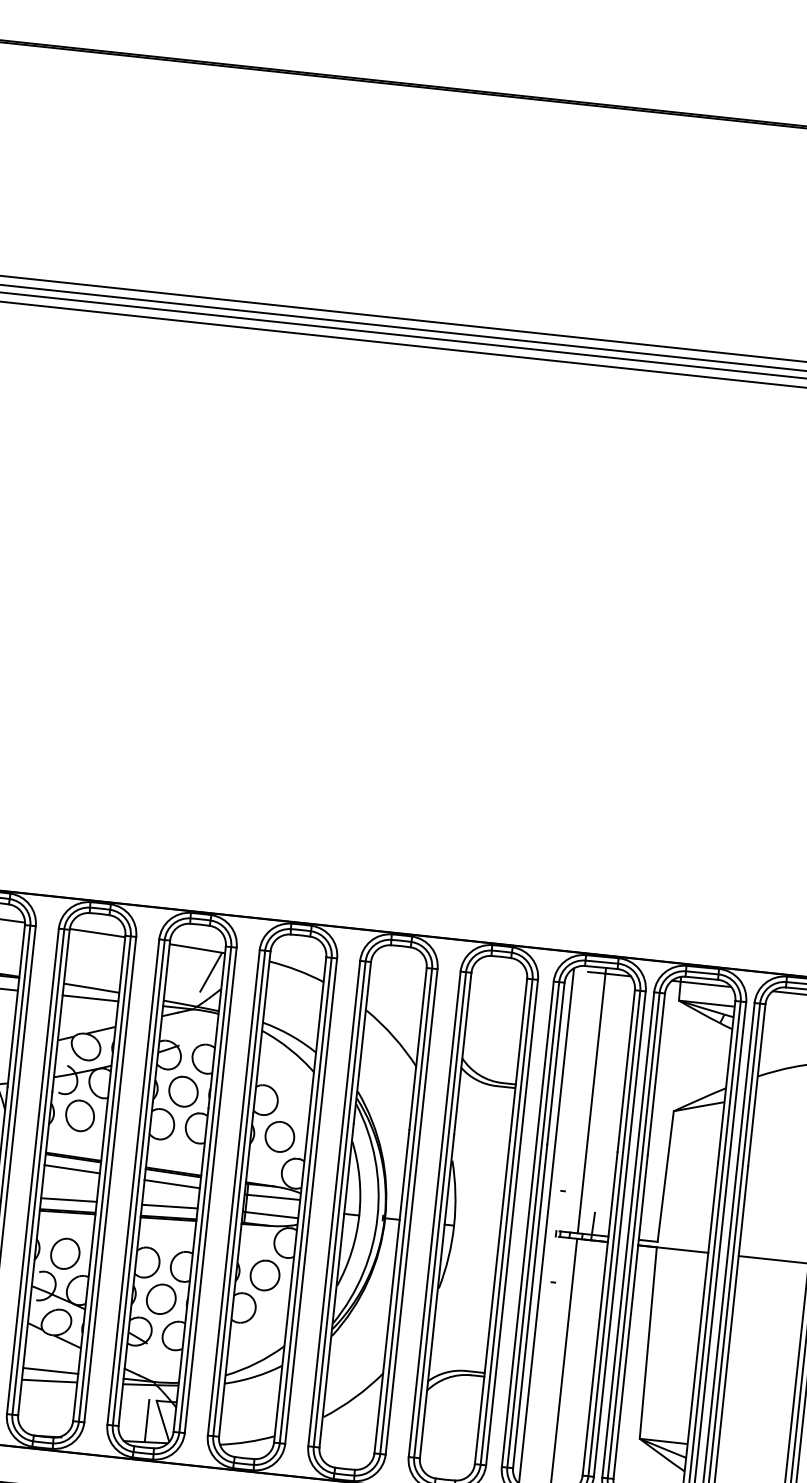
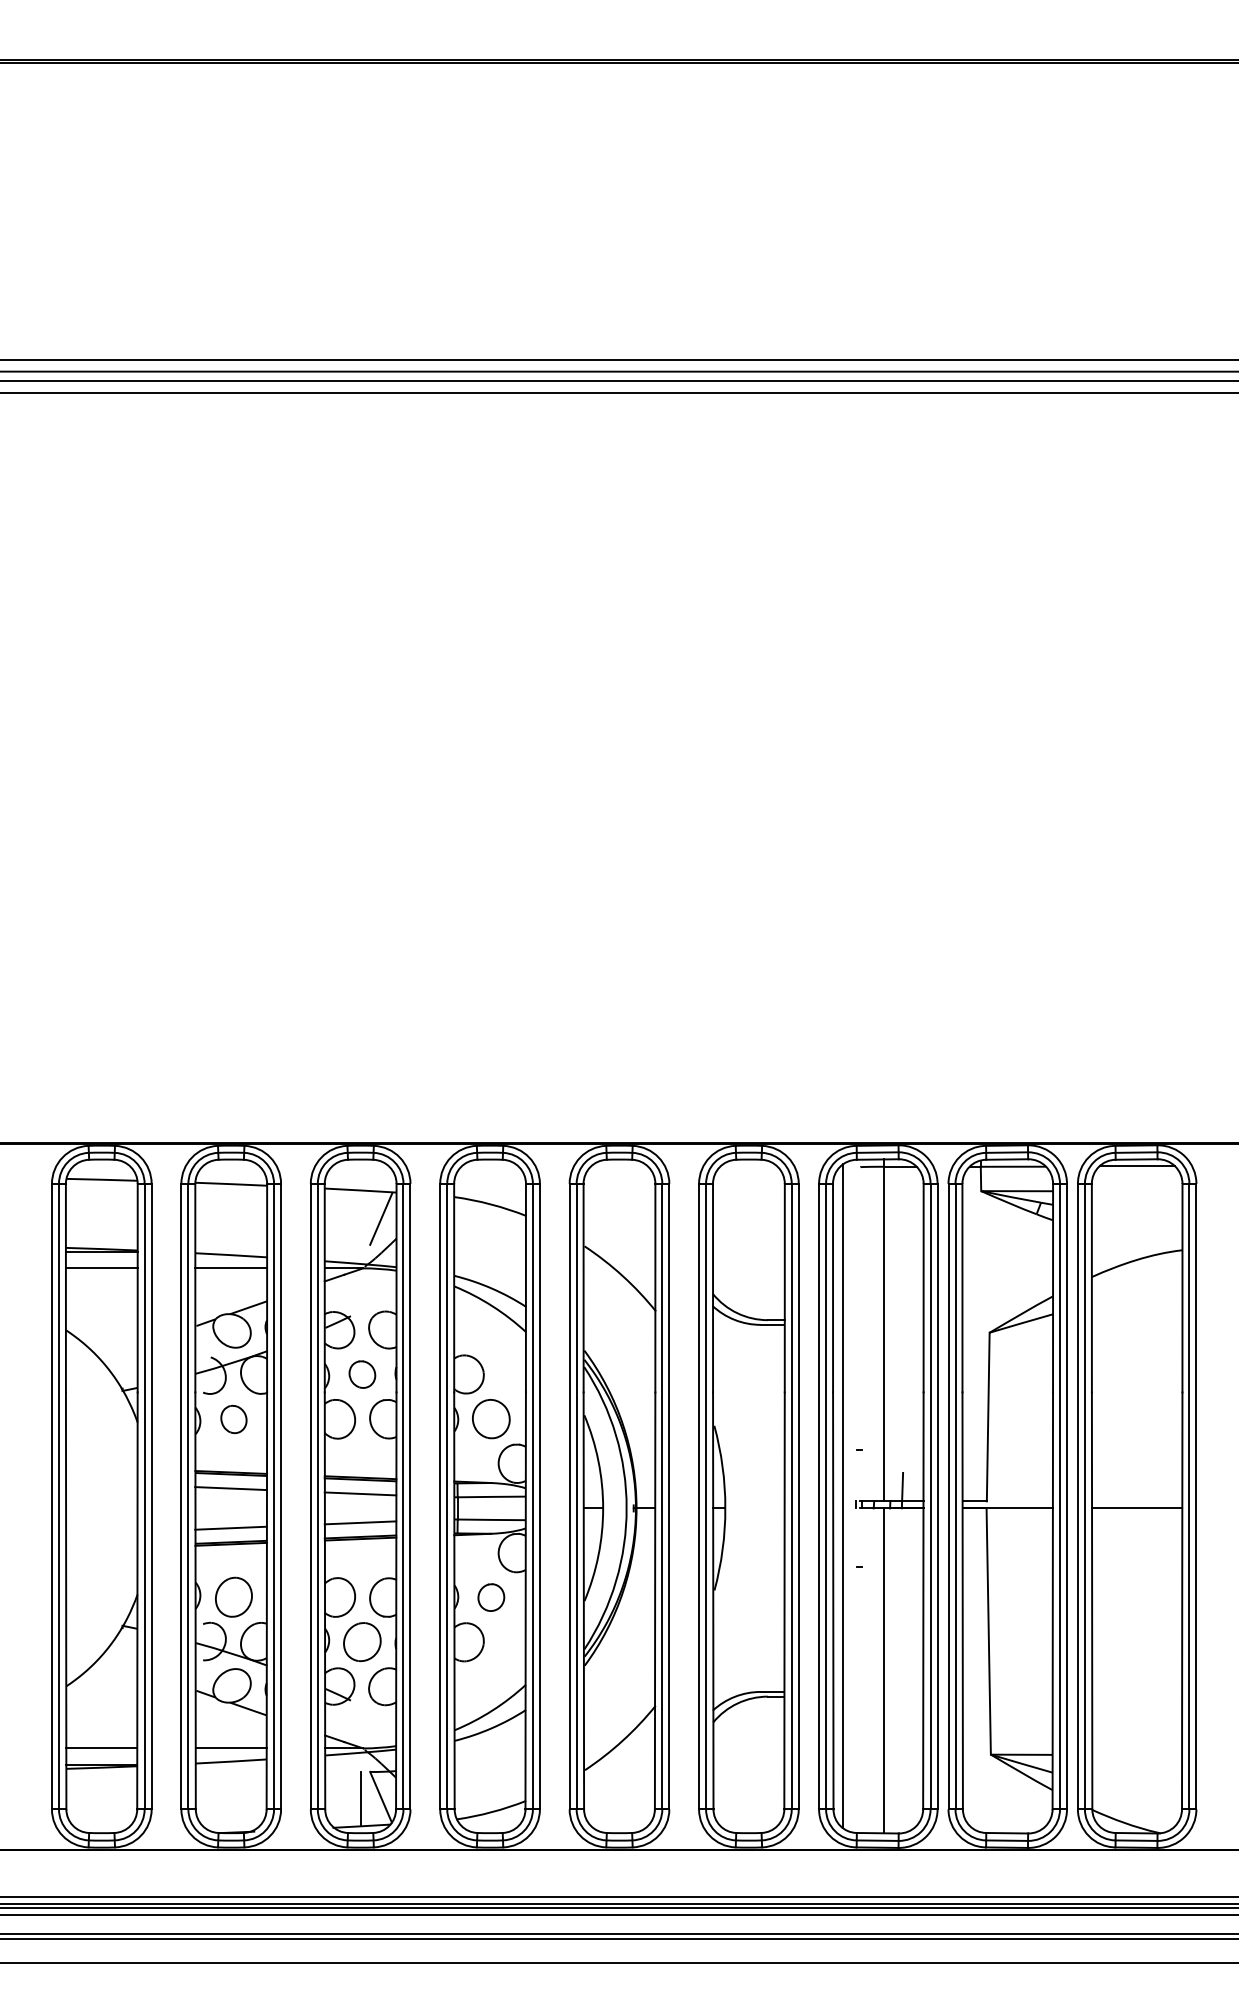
part: (183, 1091) -> (362, 1374), size x0.7
part: (79, 1115) -> (233, 1419), size x0.7
part: (265, 1275) -> (491, 1597), size x0.7

